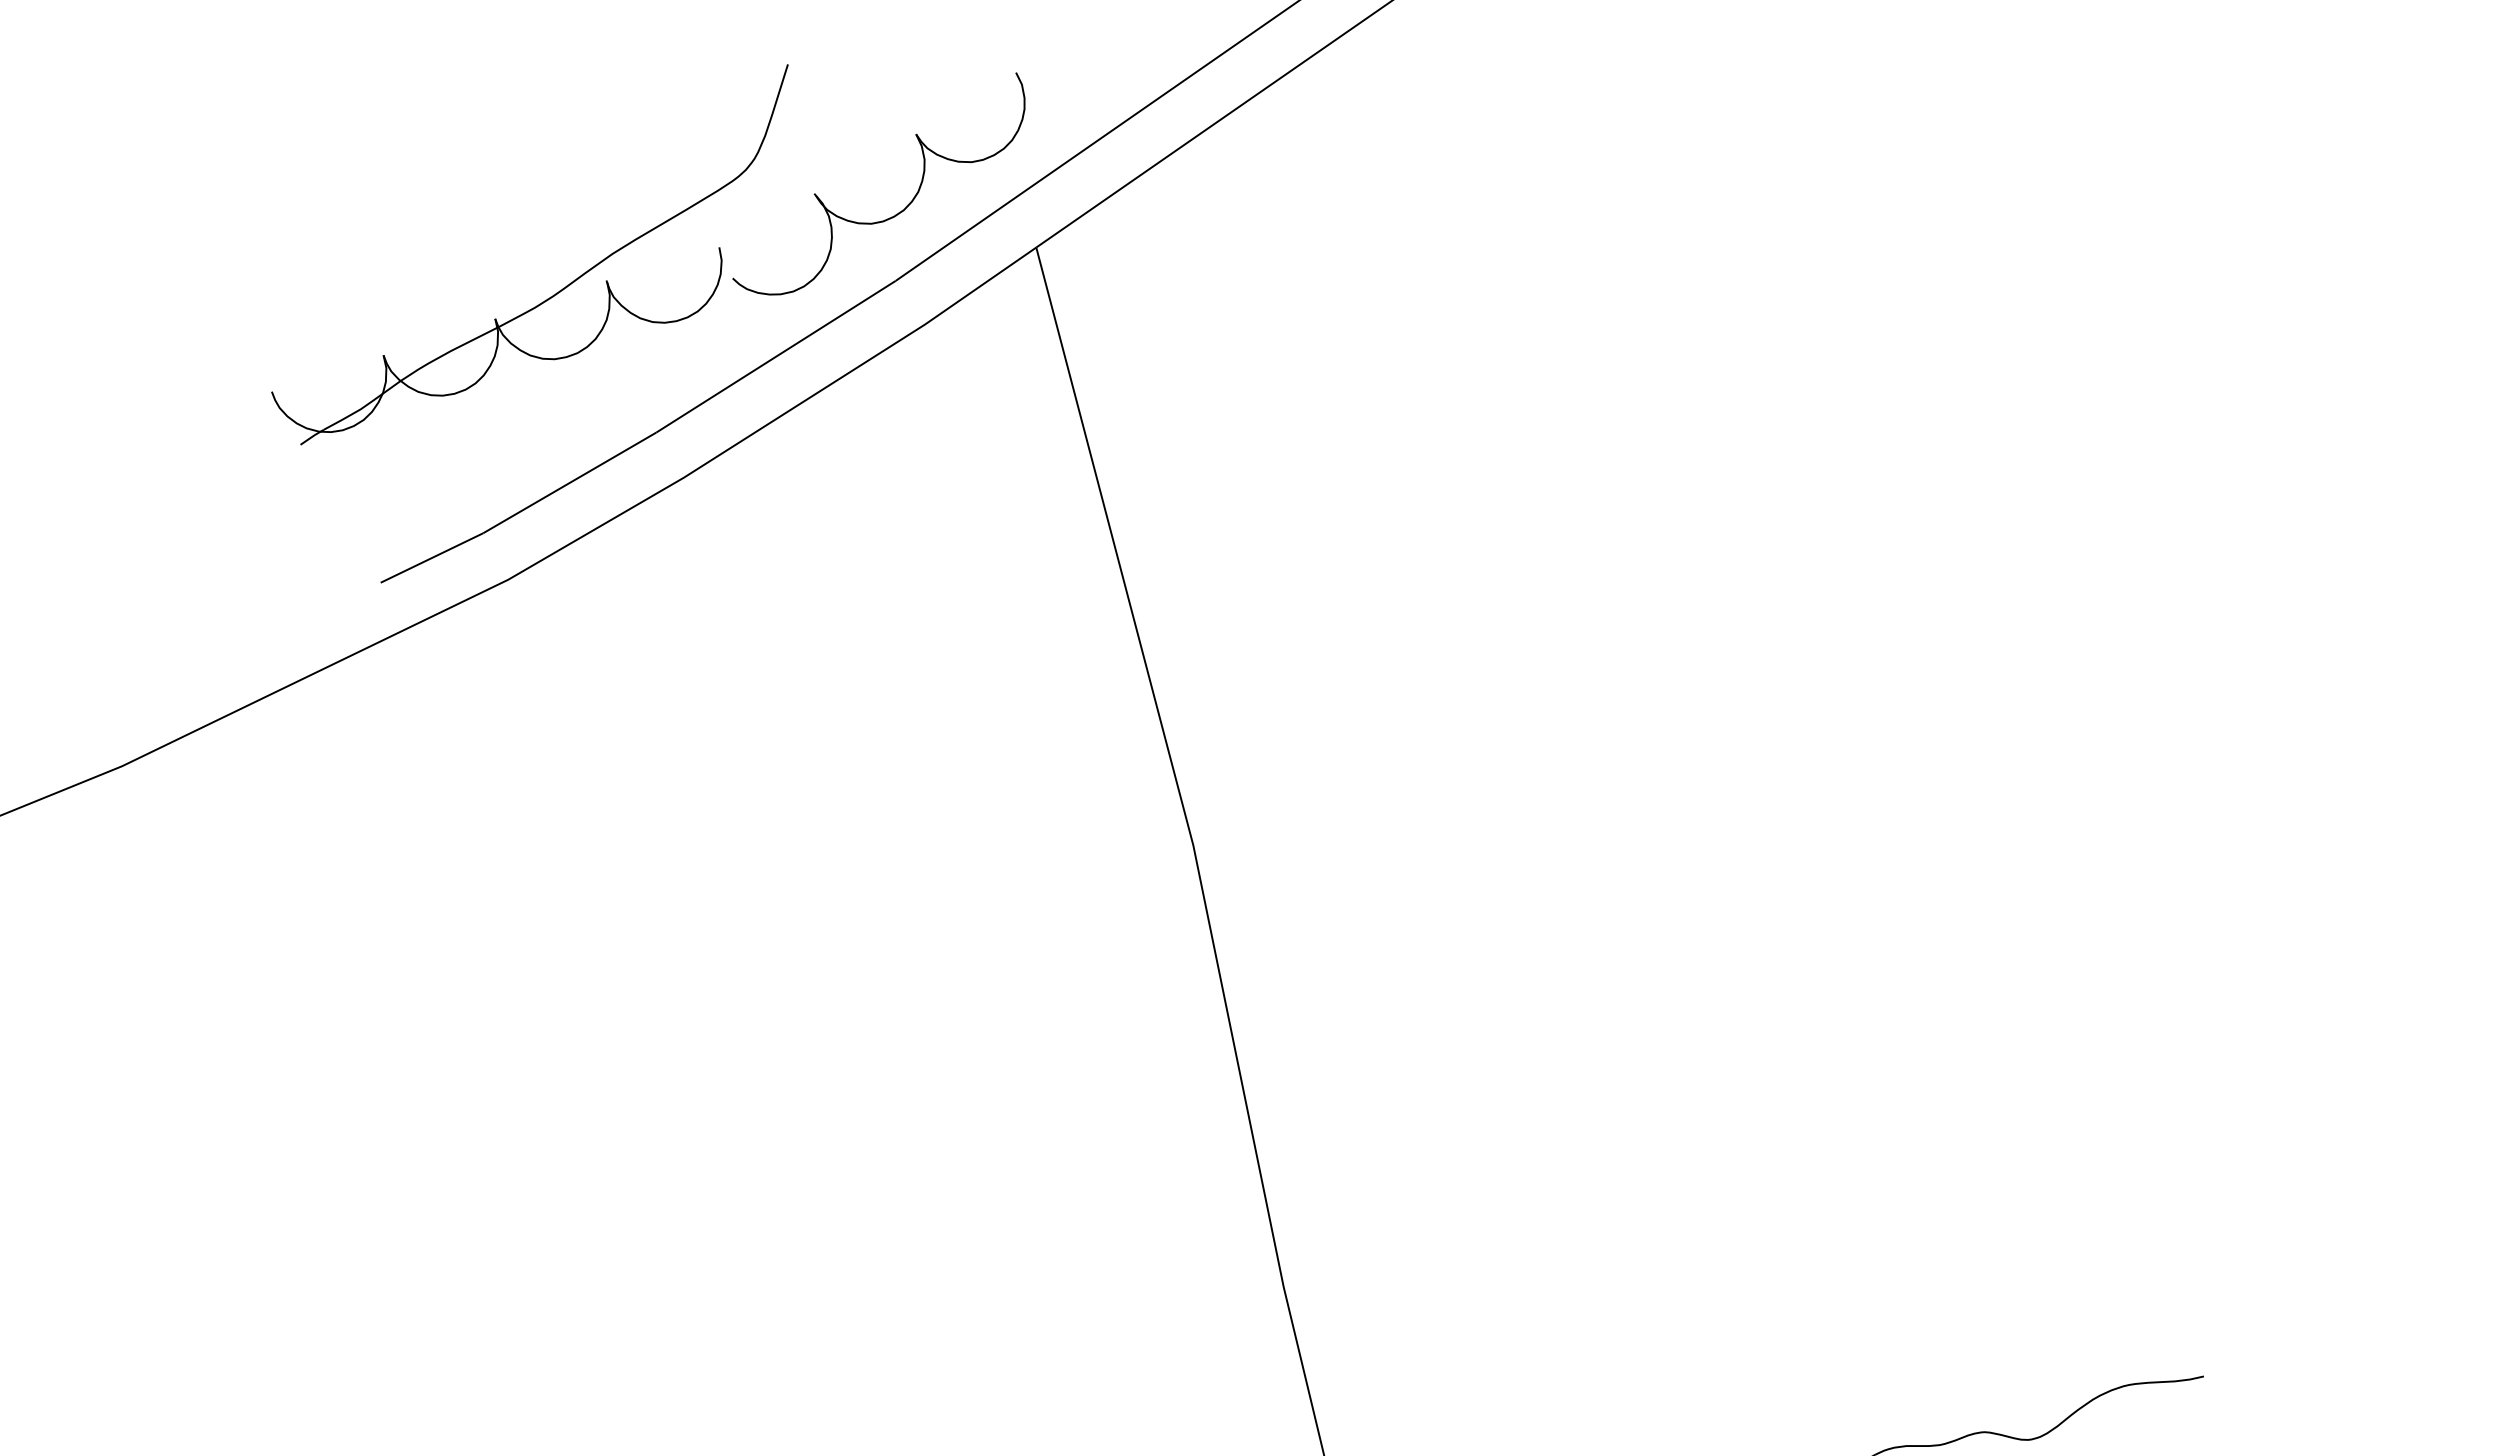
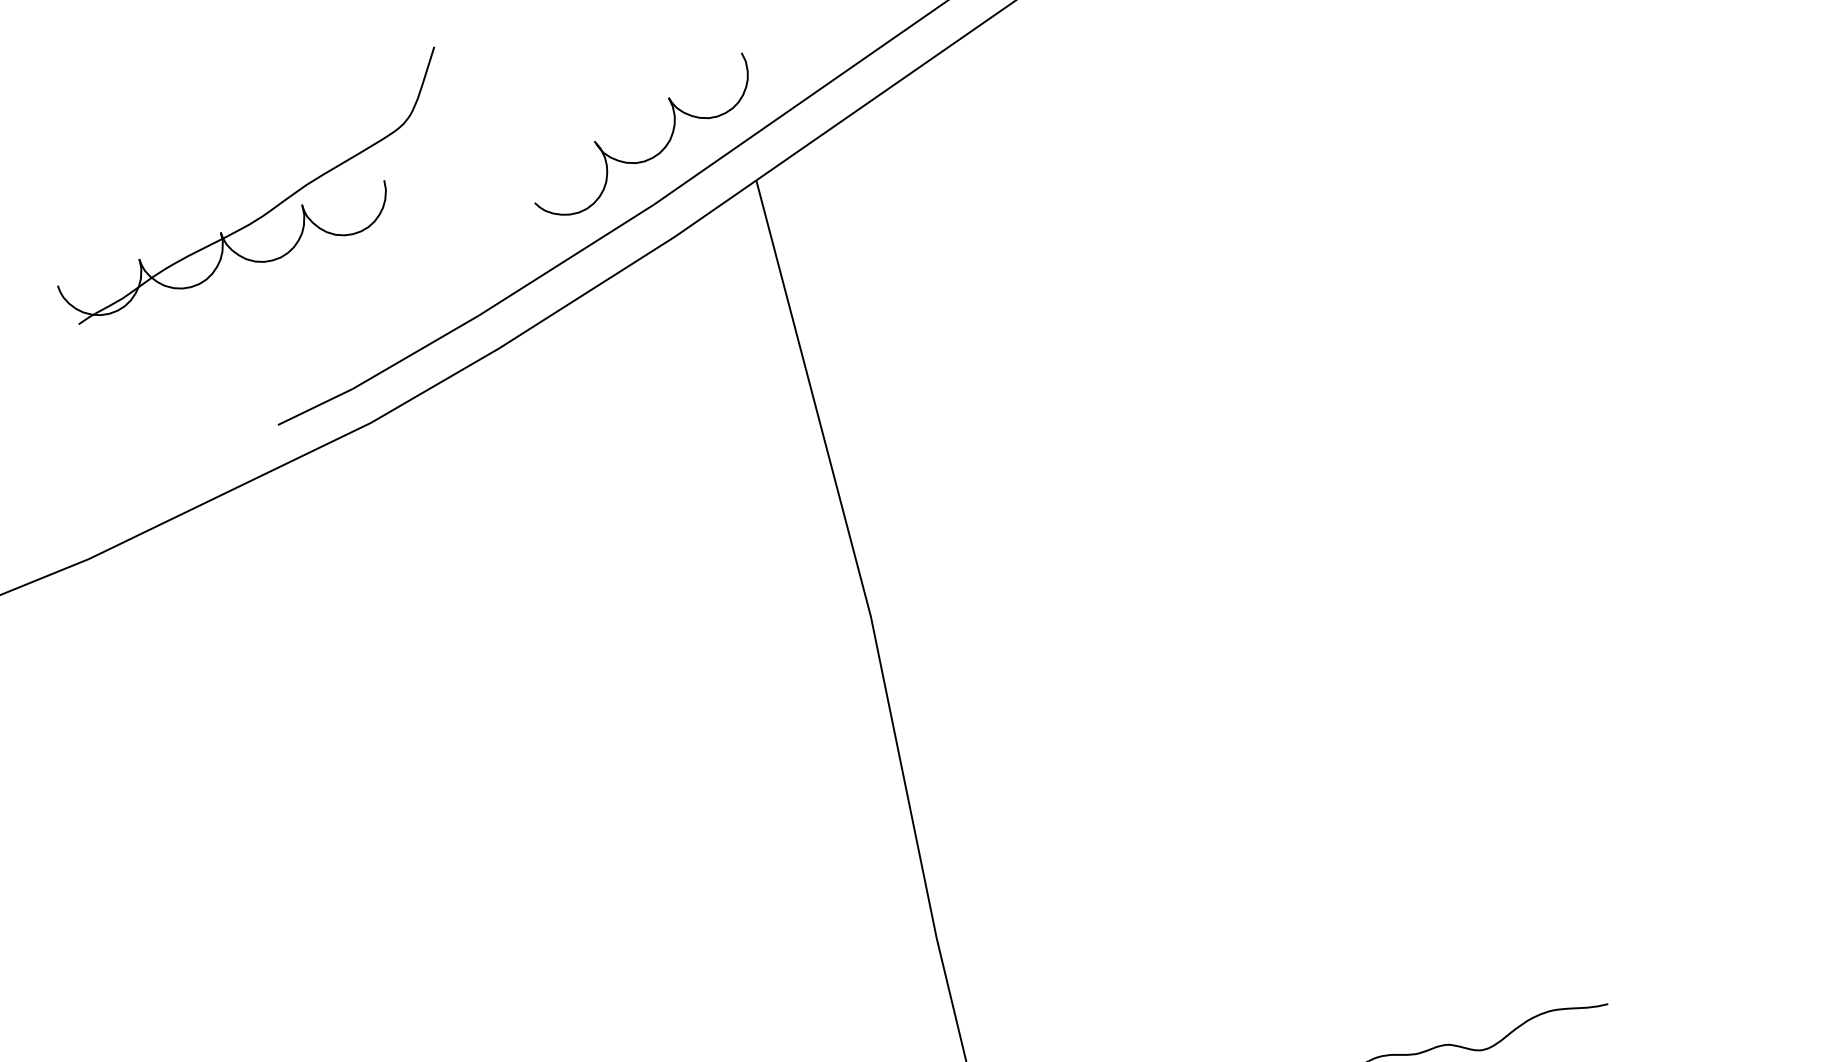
part: (556, 292) -> (265, 213), moved

